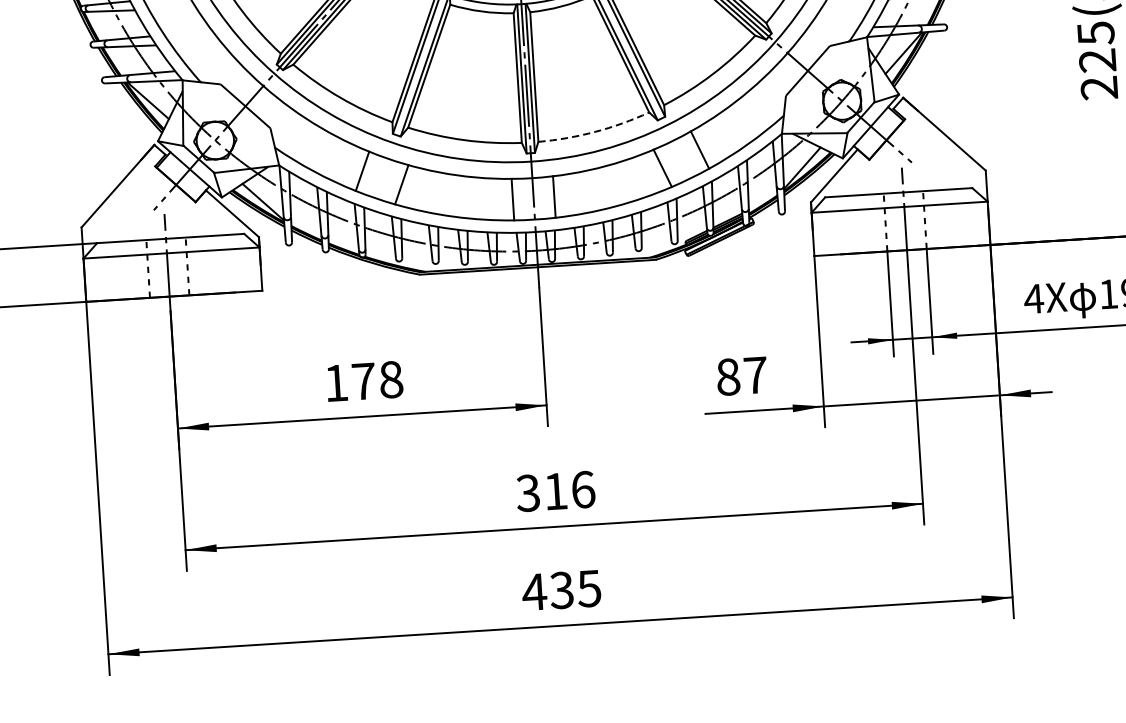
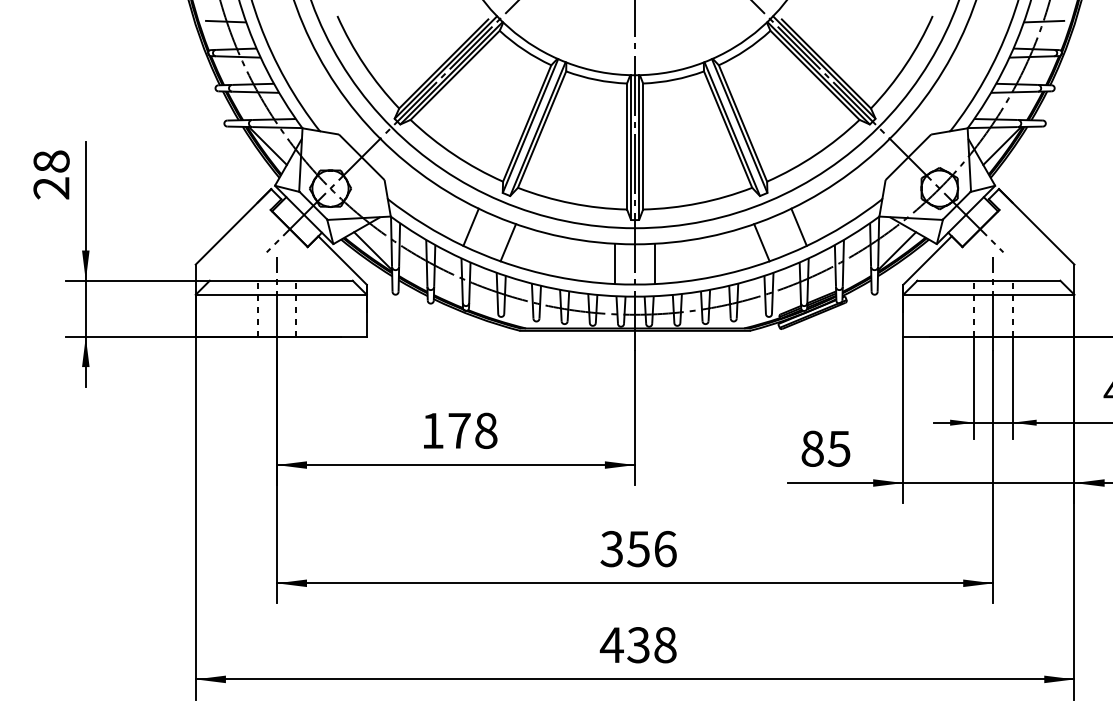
arc: (594, 132) -> (698, 203), dashed -> solid
text: (754, 375) -> (838, 448), 87 -> 85
text: (555, 491) -> (638, 549), 316 -> 356
text: (588, 589) -> (664, 645), 435 -> 438

